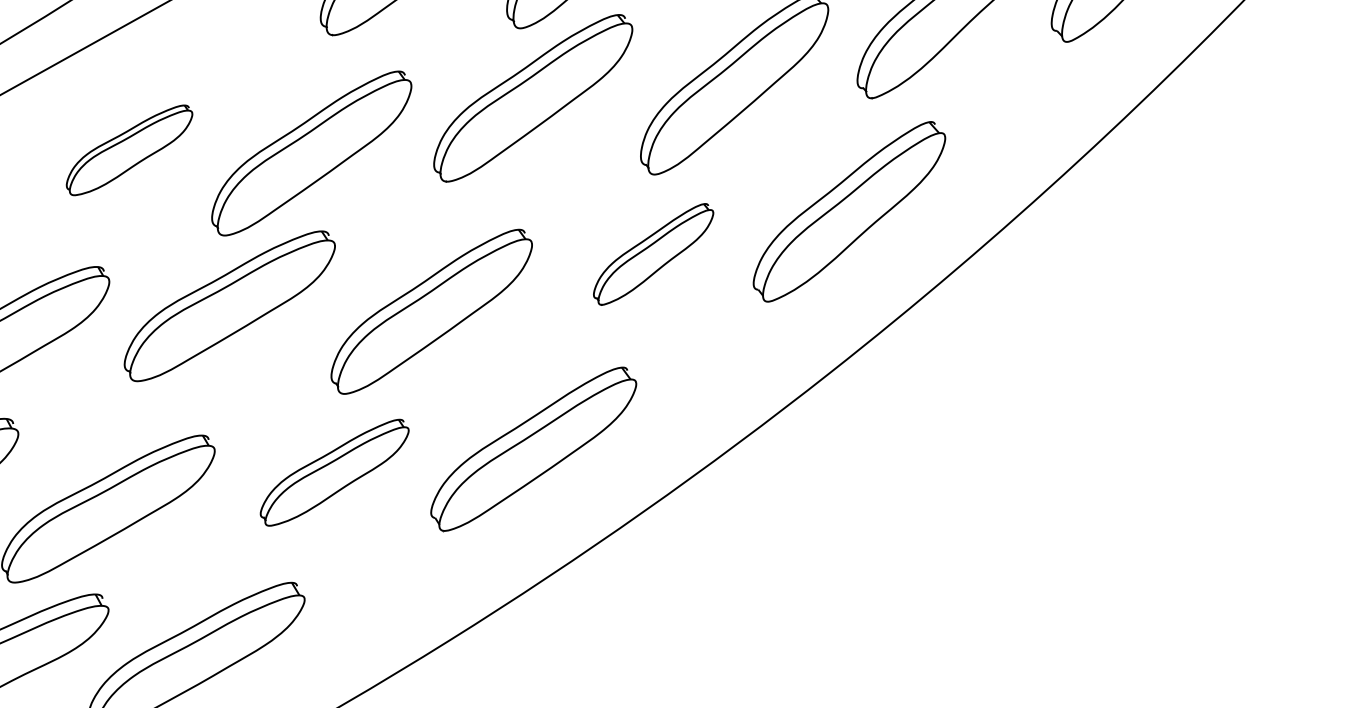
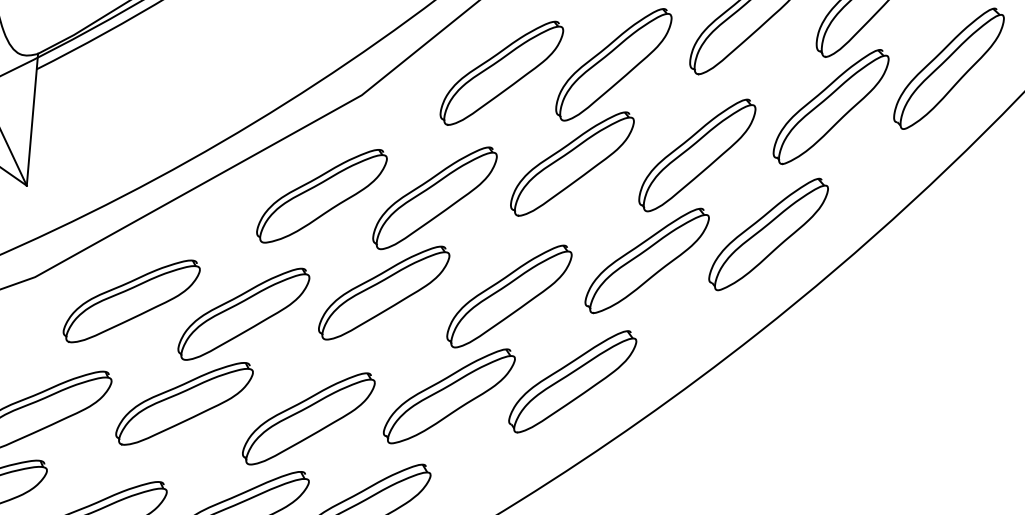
part: (128, 150) -> (321, 196), size x1.67
part: (652, 253) -> (646, 260), size x1.67
part: (333, 472) -> (448, 396), size x1.43

